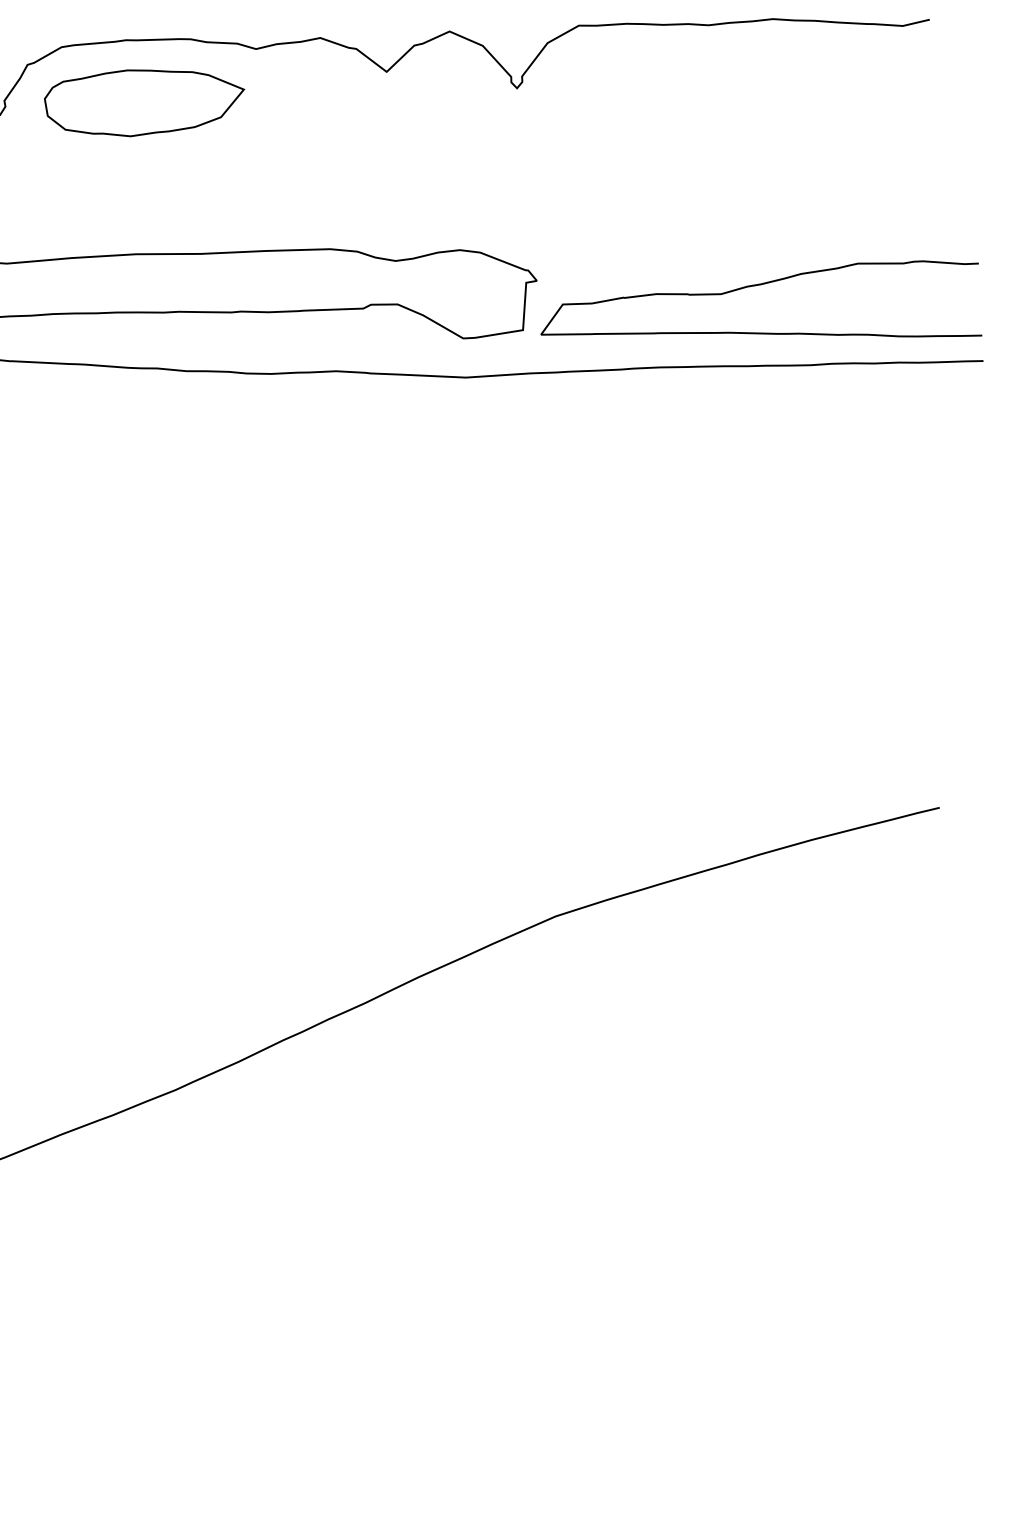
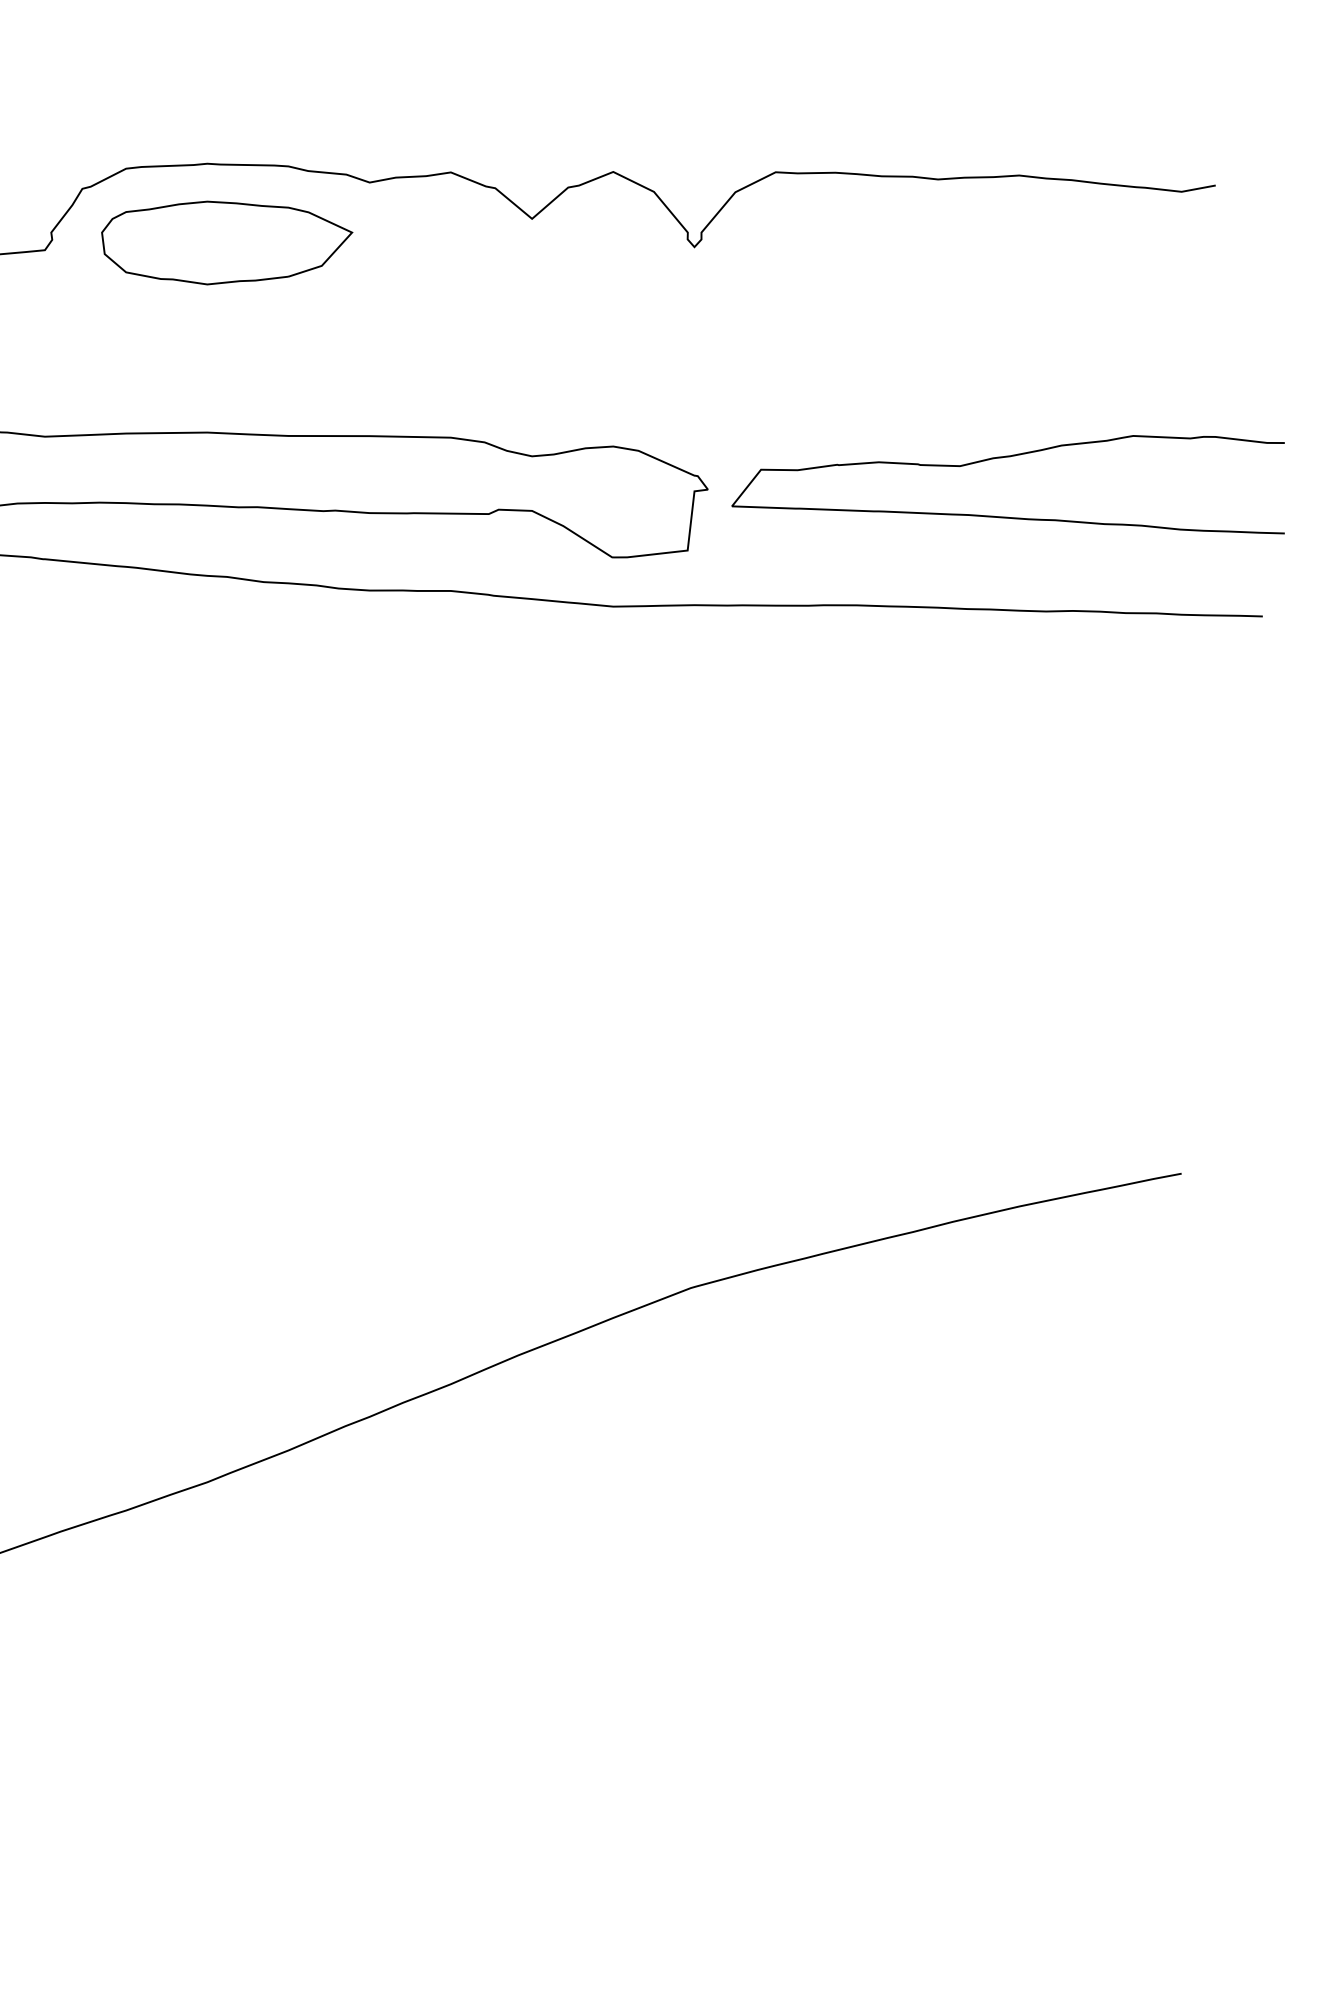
curve: (754, 286) -> (1002, 458), moved

